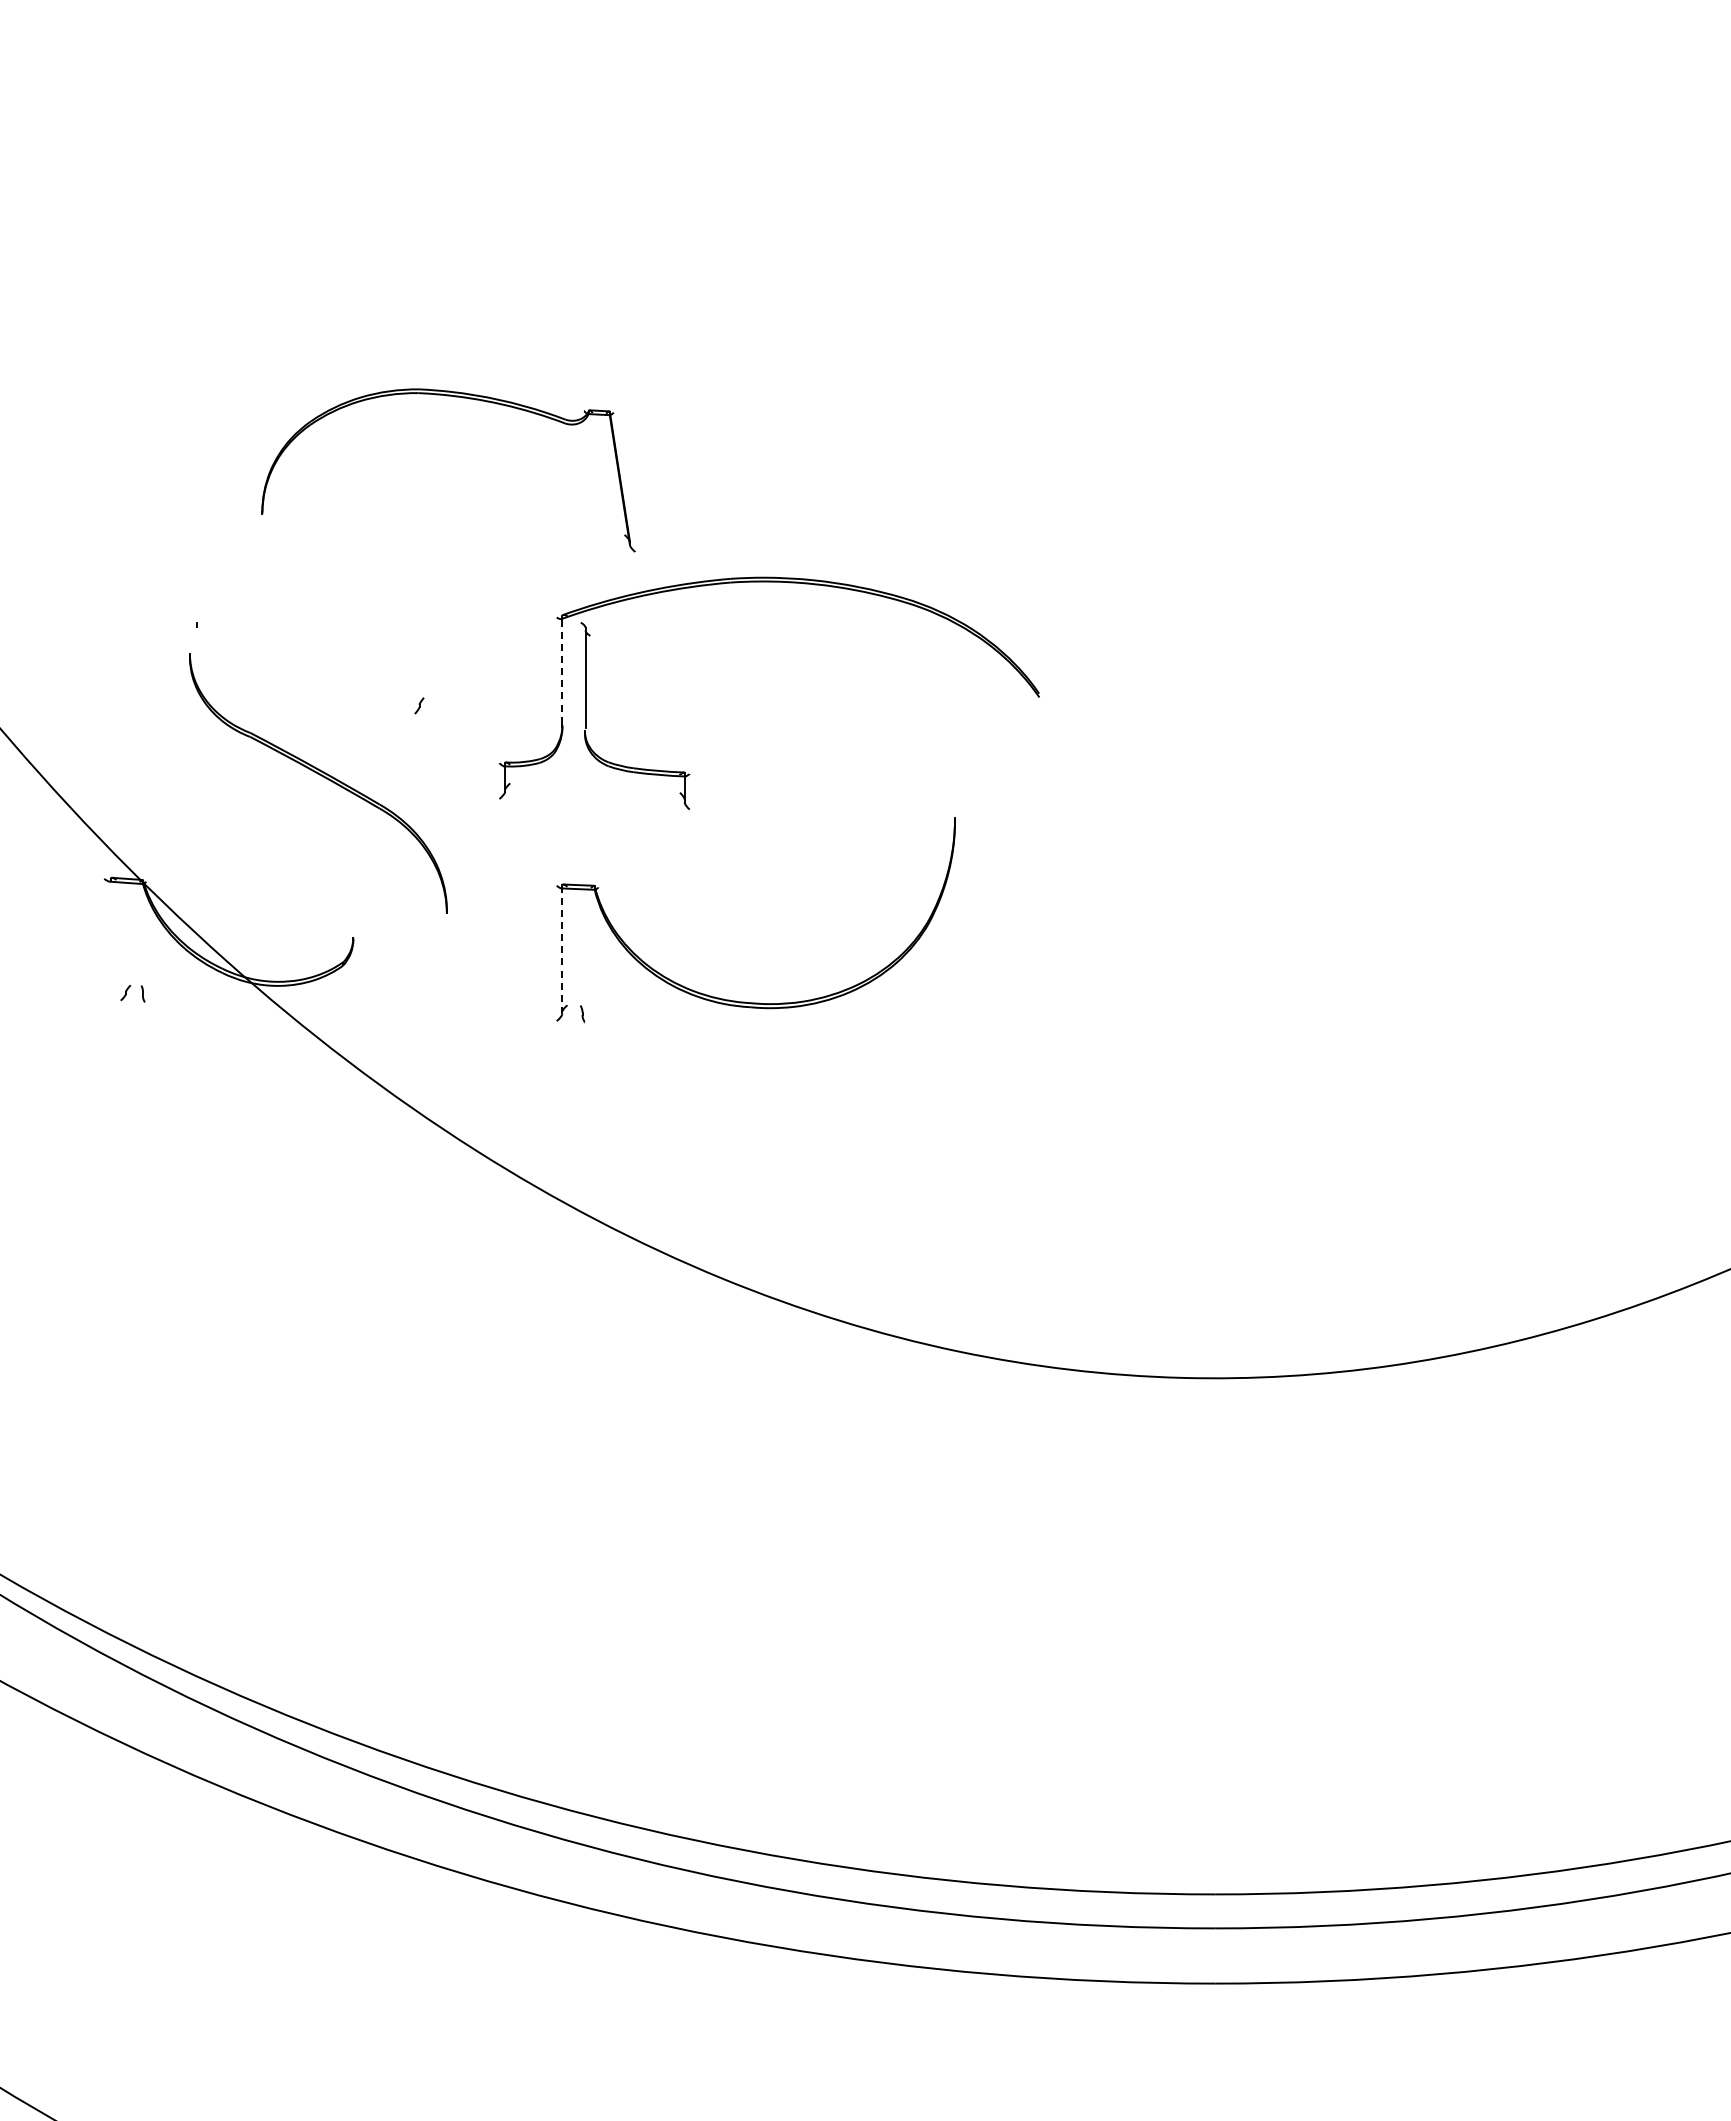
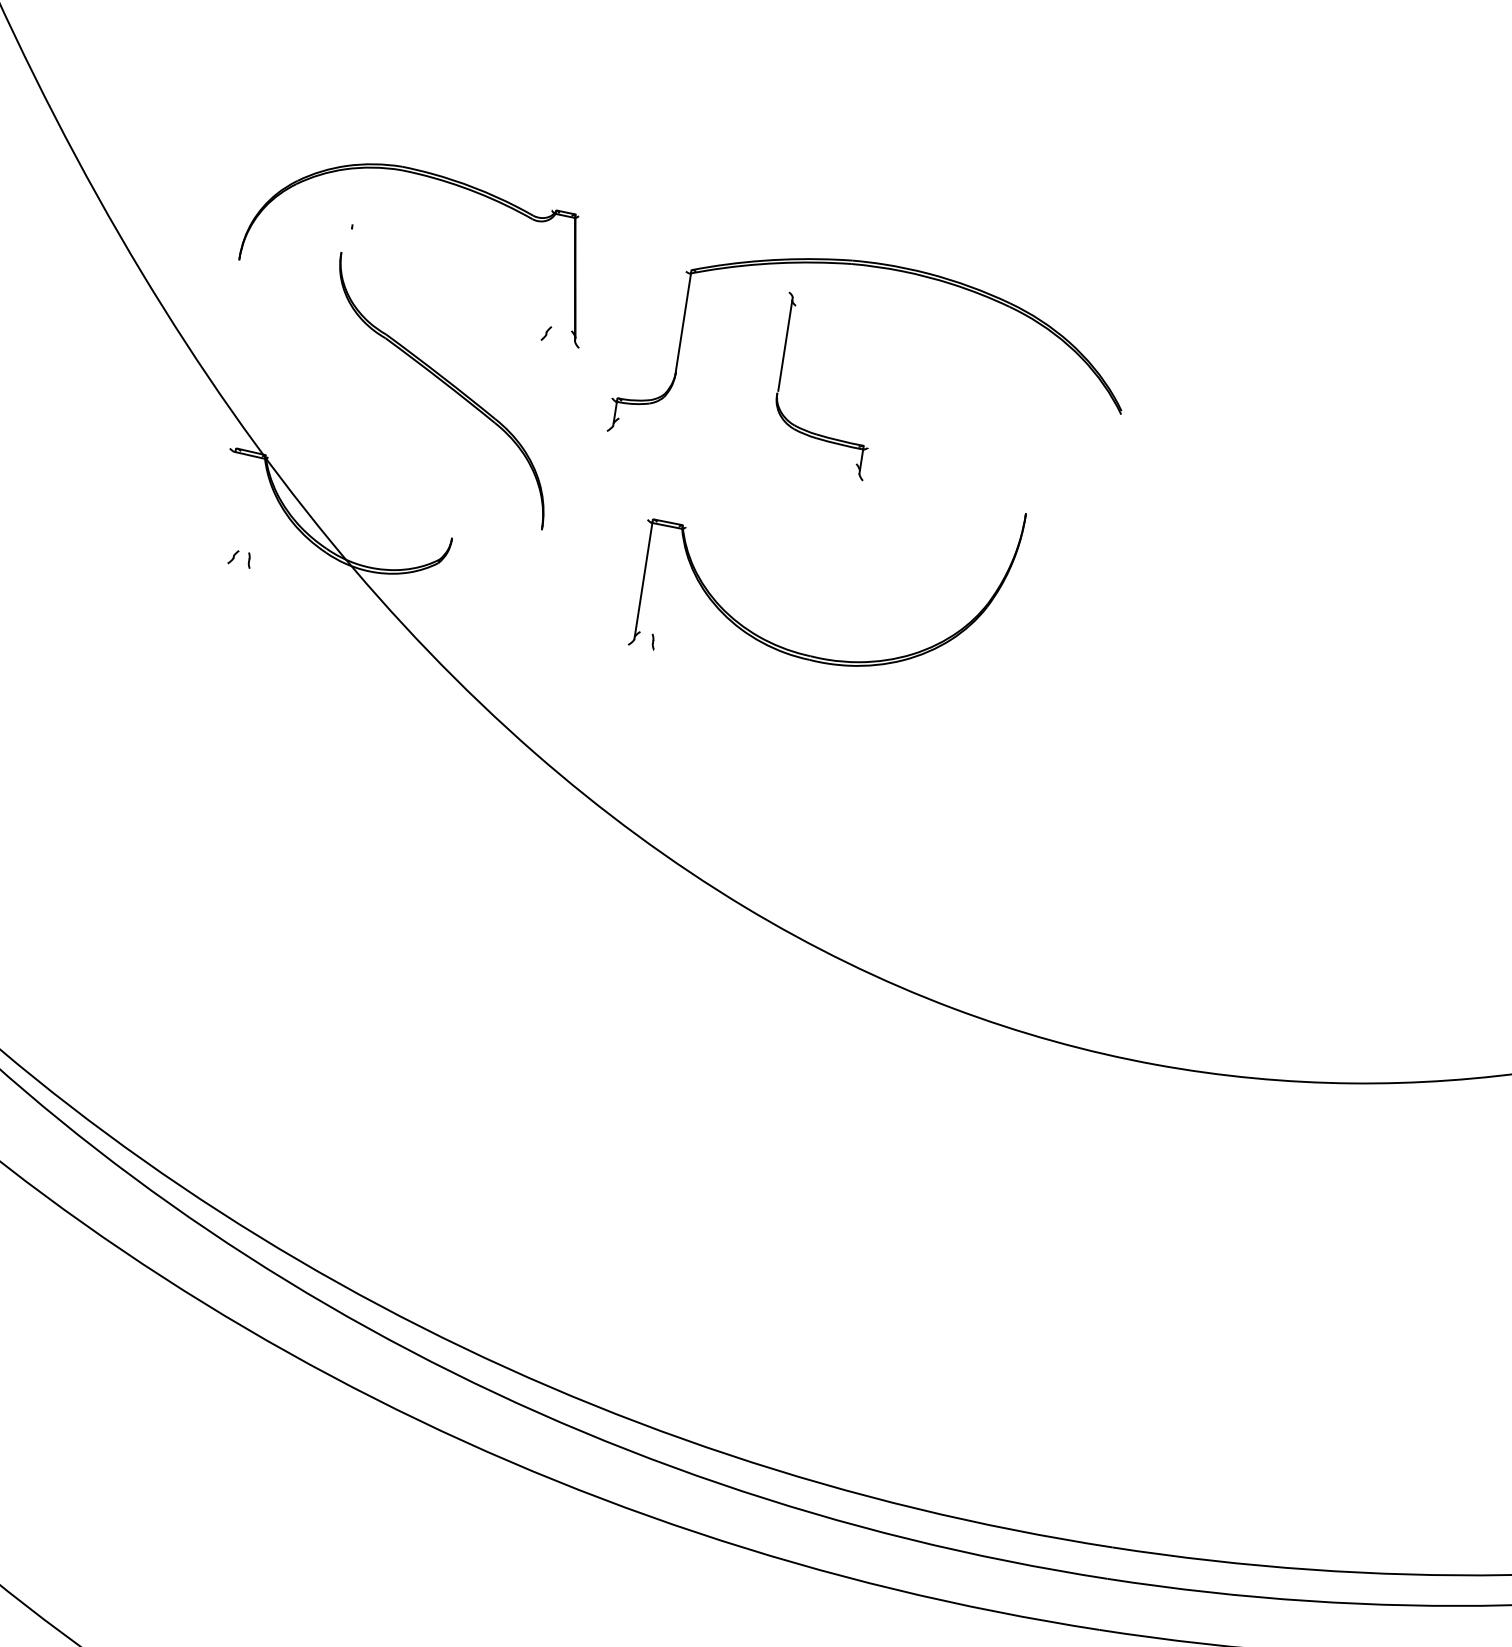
part: (455, 397) -> (434, 179), moved
line: (562, 670) -> (683, 321), dashed -> solid
part: (586, 715) -> (780, 379), moved
line: (562, 951) -> (643, 581), dashed -> solid

